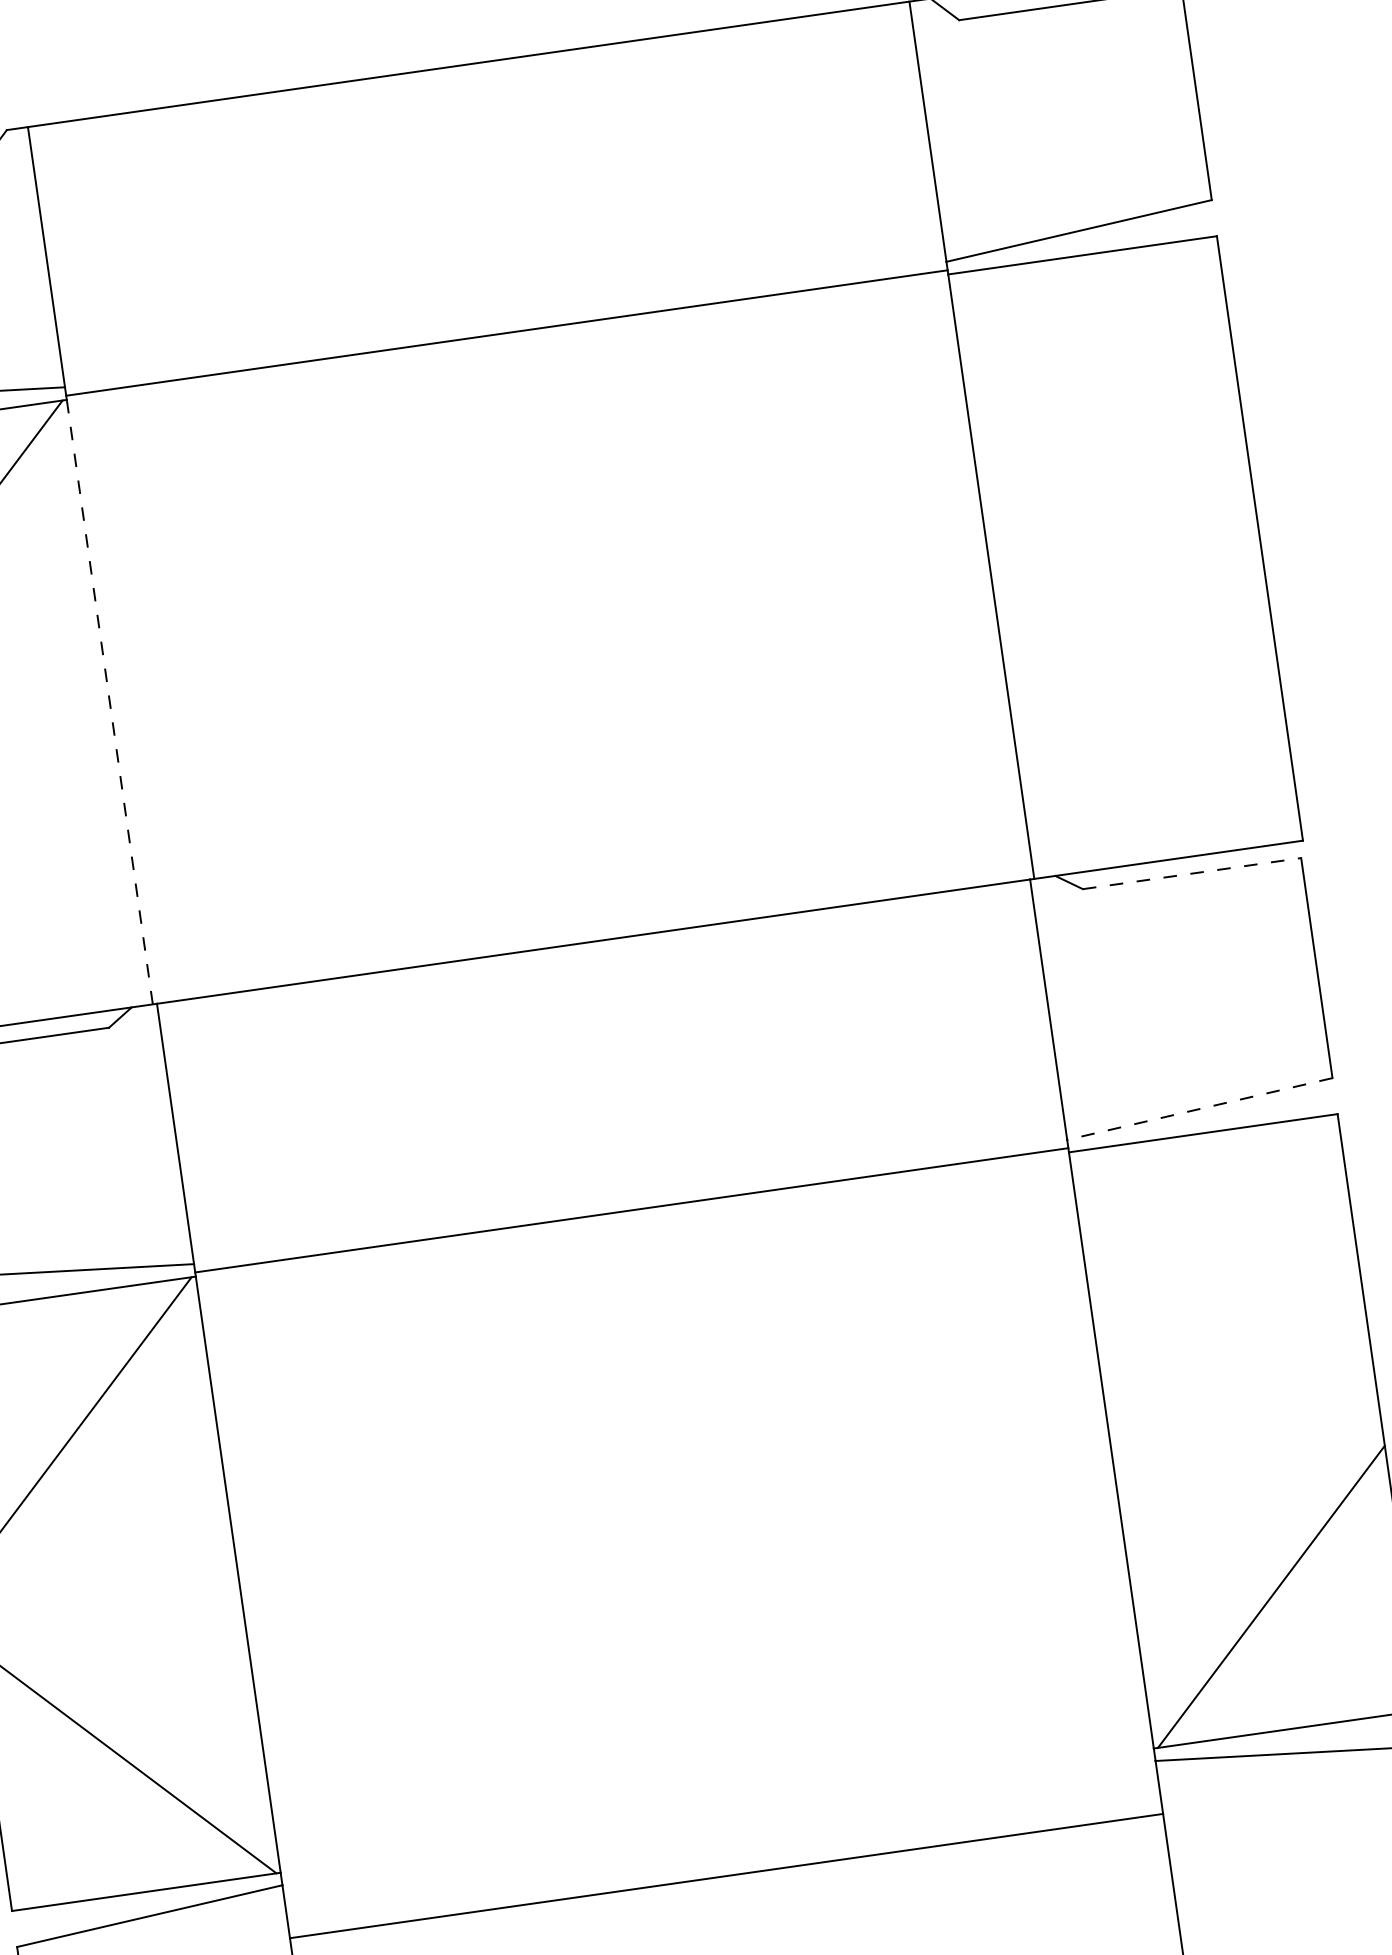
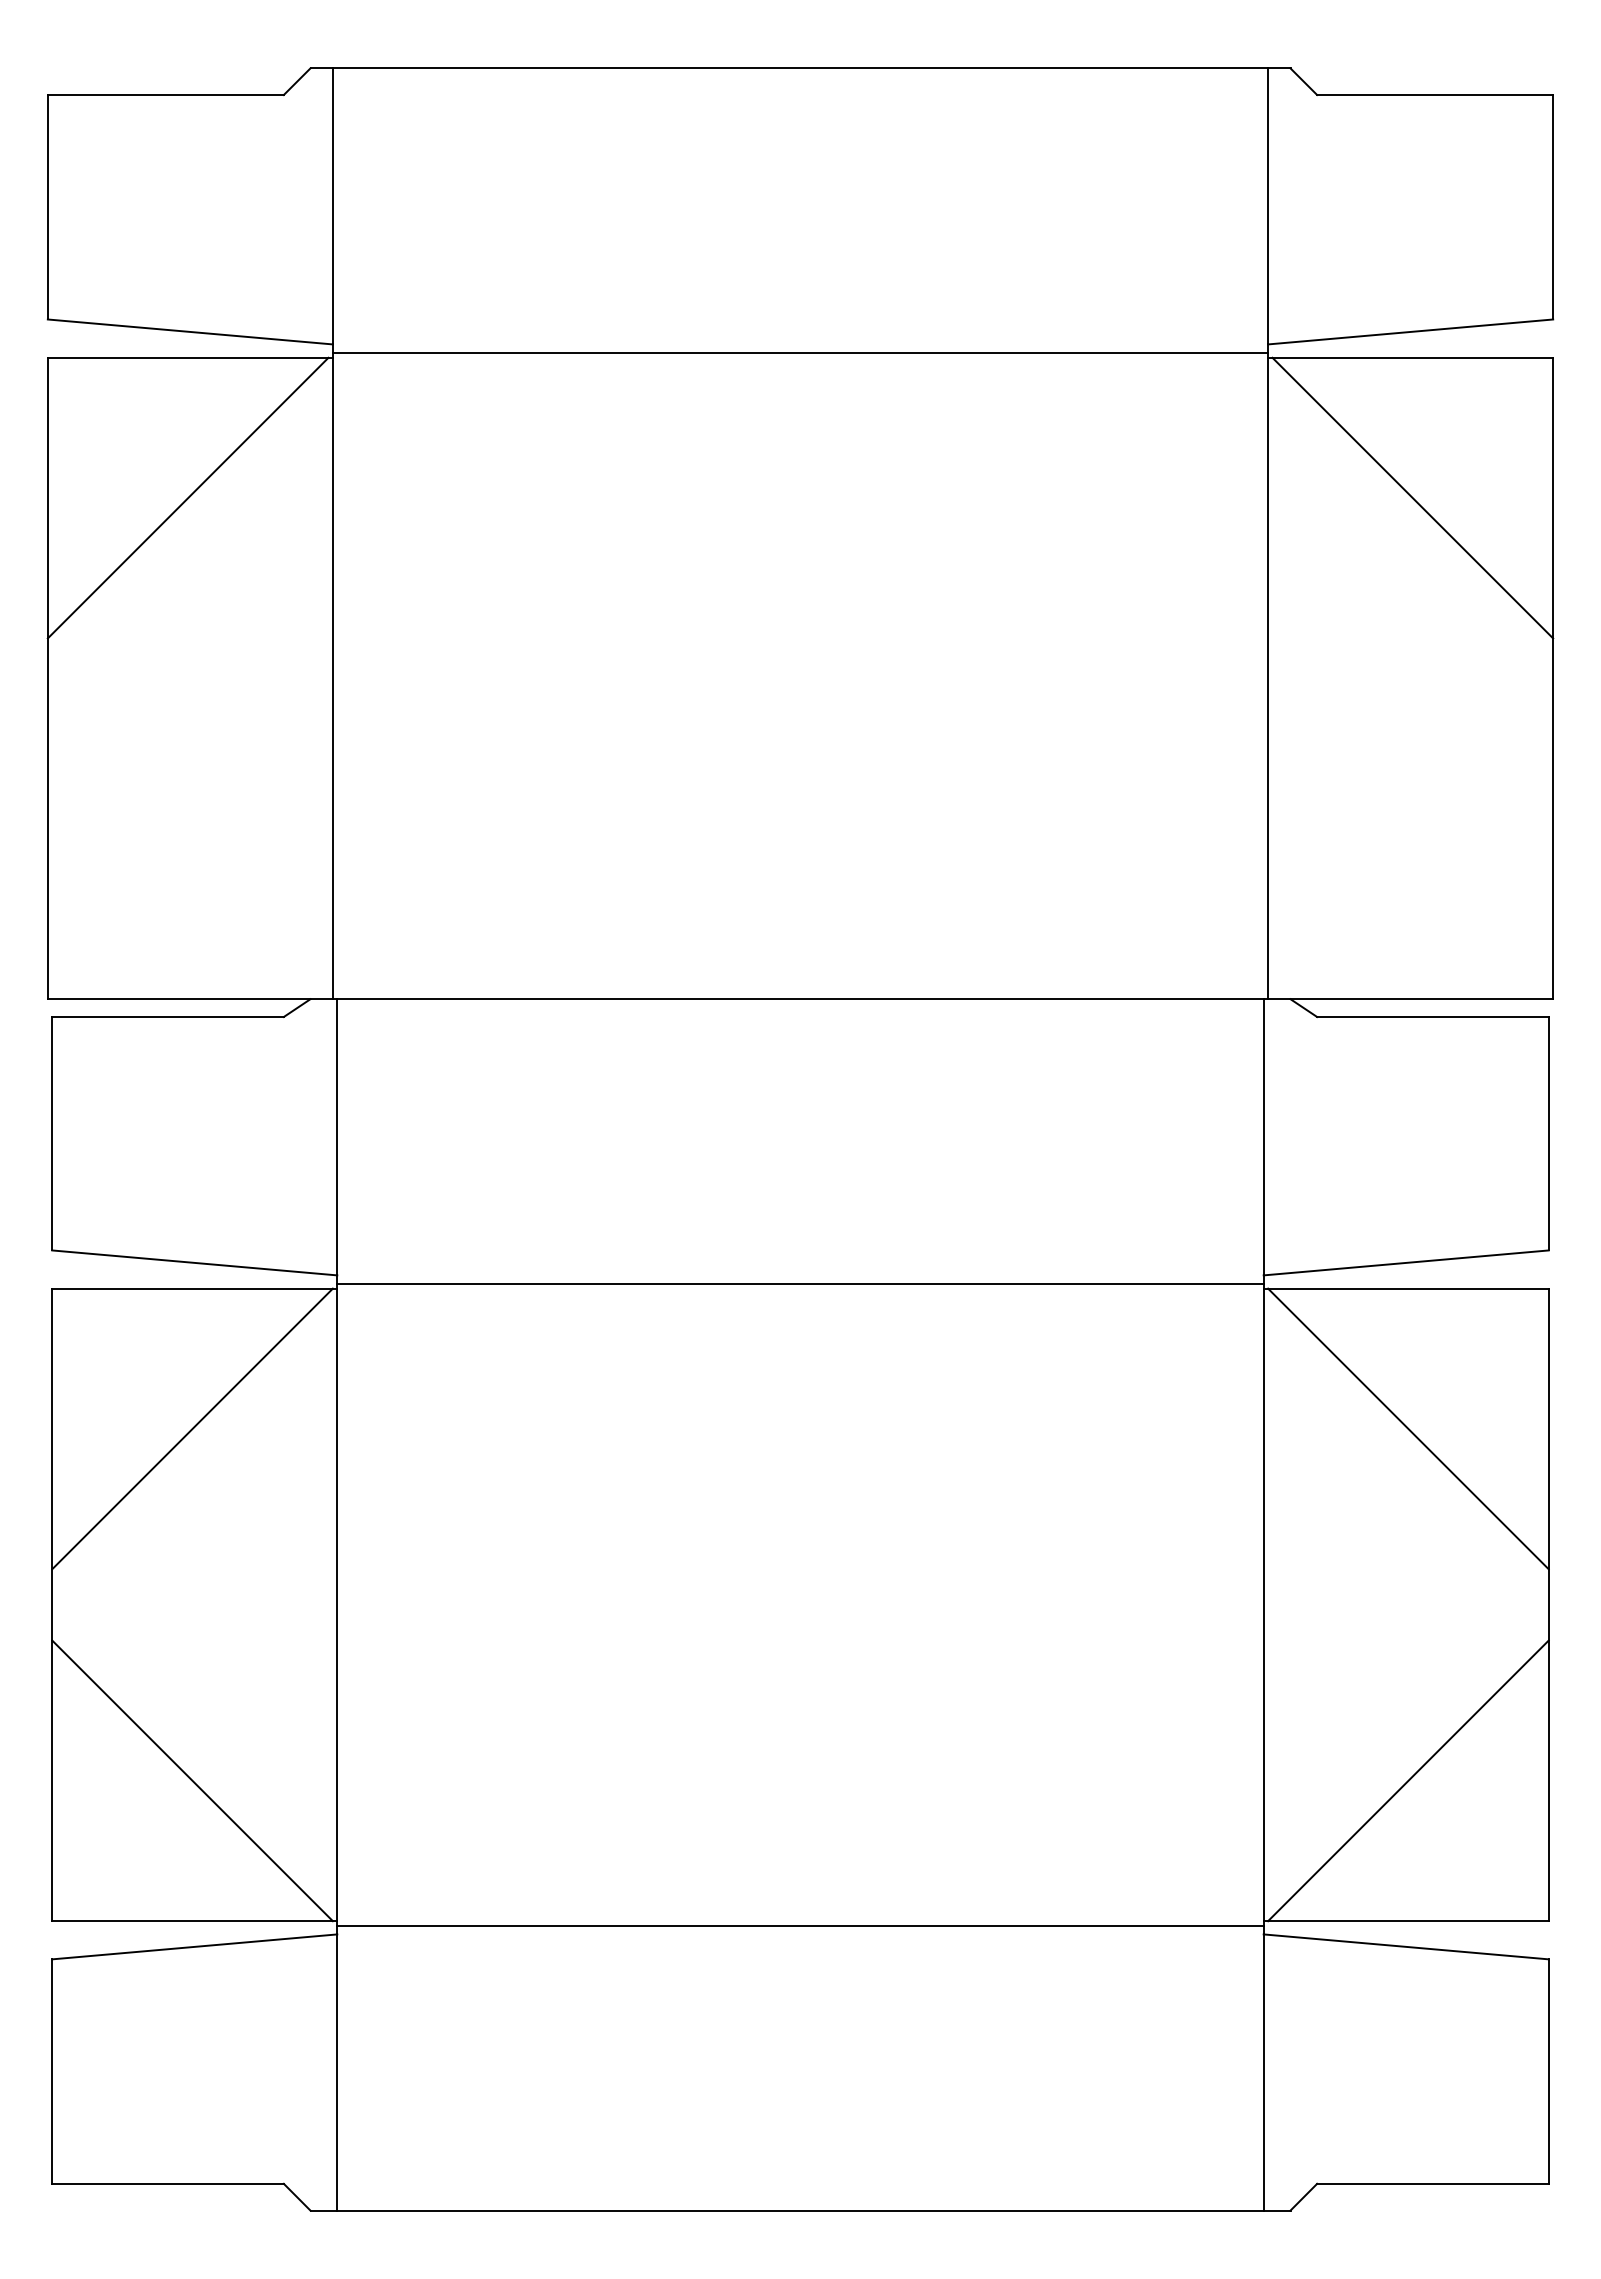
line: (1103, 386) -> (1412, 497), added
line: (109, 702) -> (332, 678), dashed -> solid
line: (1191, 874) -> (1432, 1017), dashed -> solid
line: (1199, 1108) -> (1405, 1262), dashed -> solid
line: (1224, 1264) -> (1408, 1428), added
line: (726, 1875) -> (800, 1925), moved

